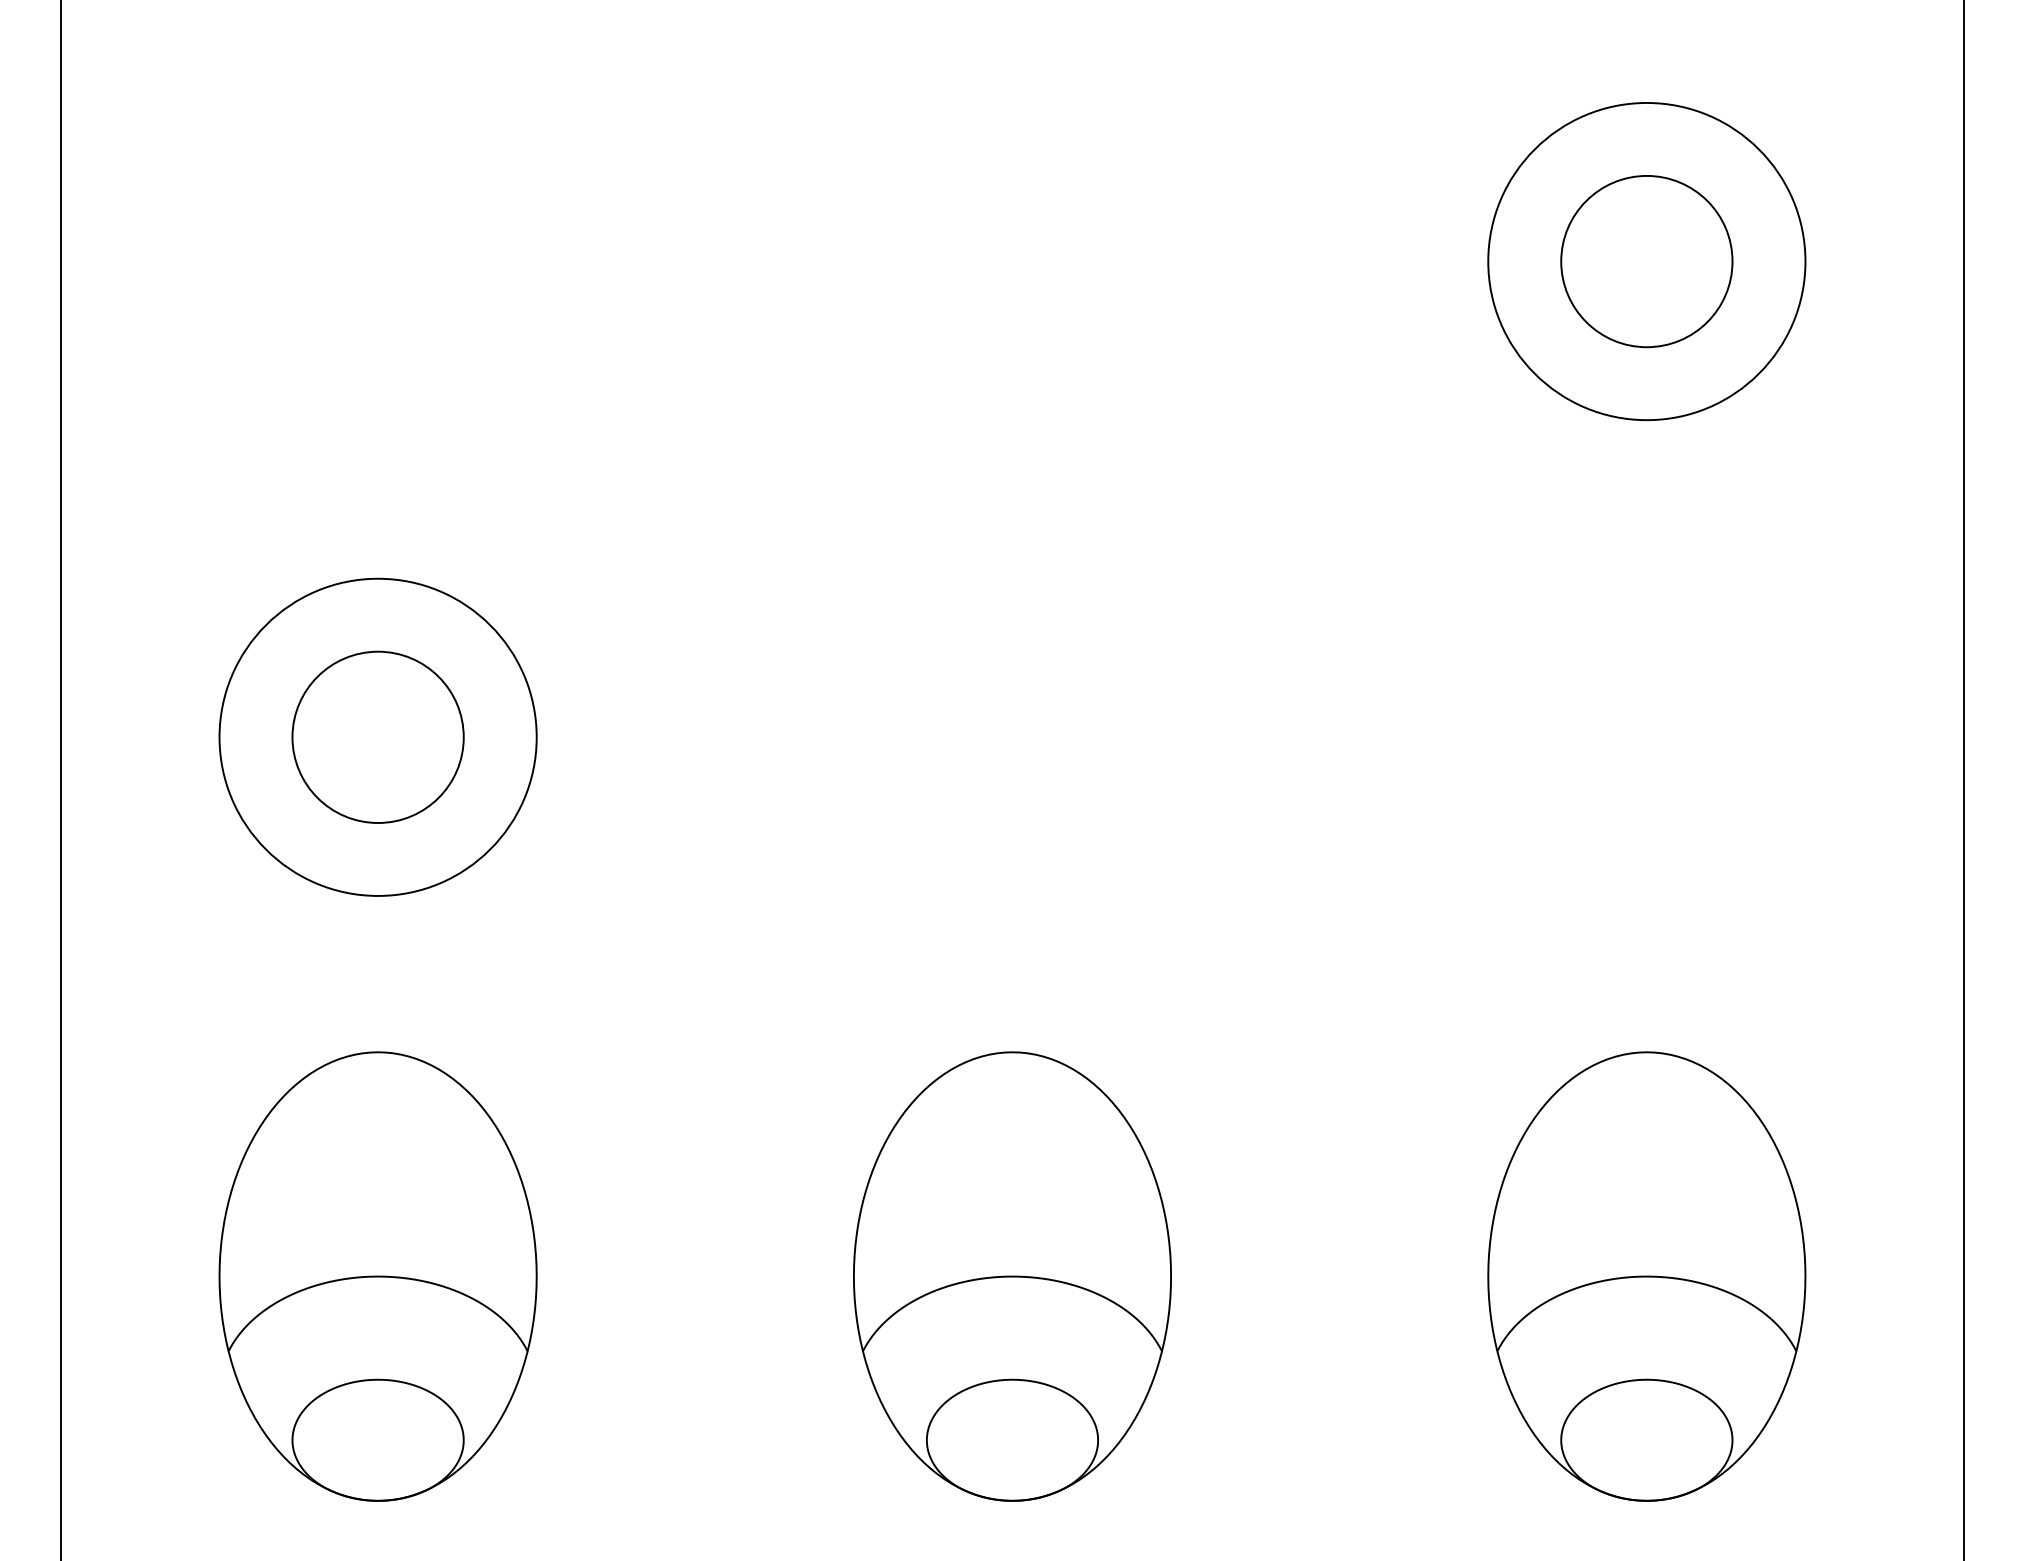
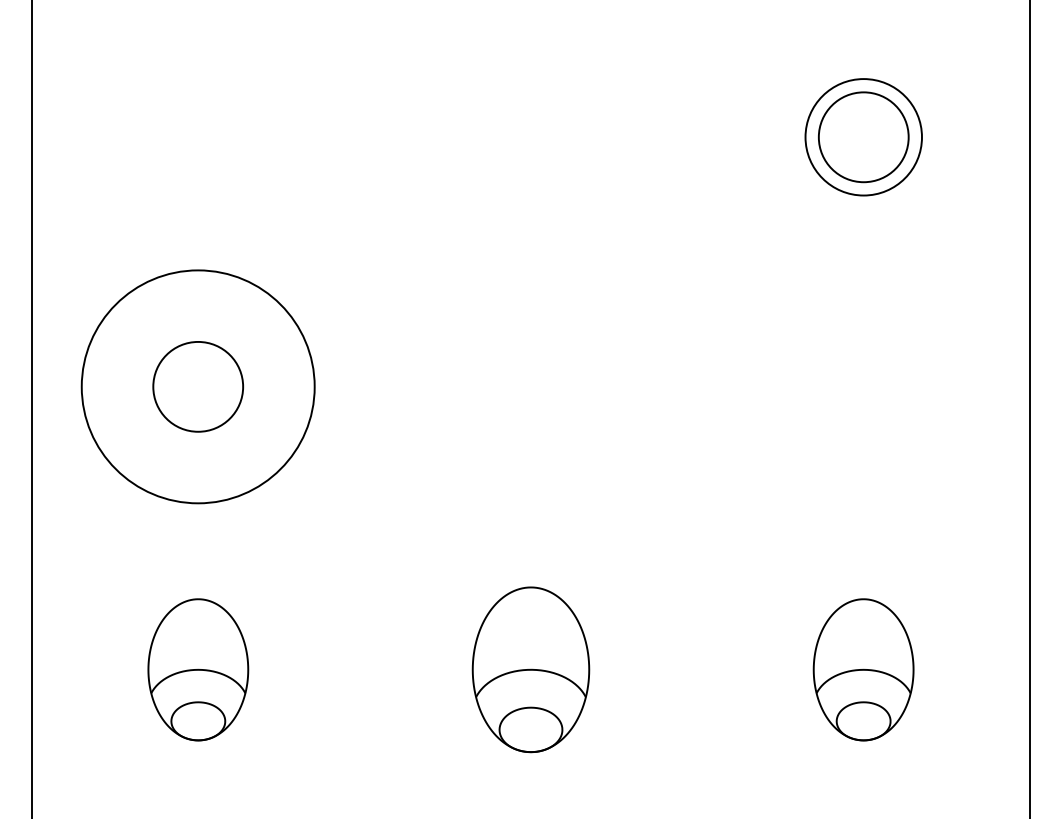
circle: (1646, 261) -> (863, 137), size x0.7
circle: (378, 736) -> (198, 386), size x1.4
part: (378, 1276) -> (198, 669), size x0.6
part: (1011, 1276) -> (530, 669), size x0.7
part: (1646, 1276) -> (863, 669), size x0.6

